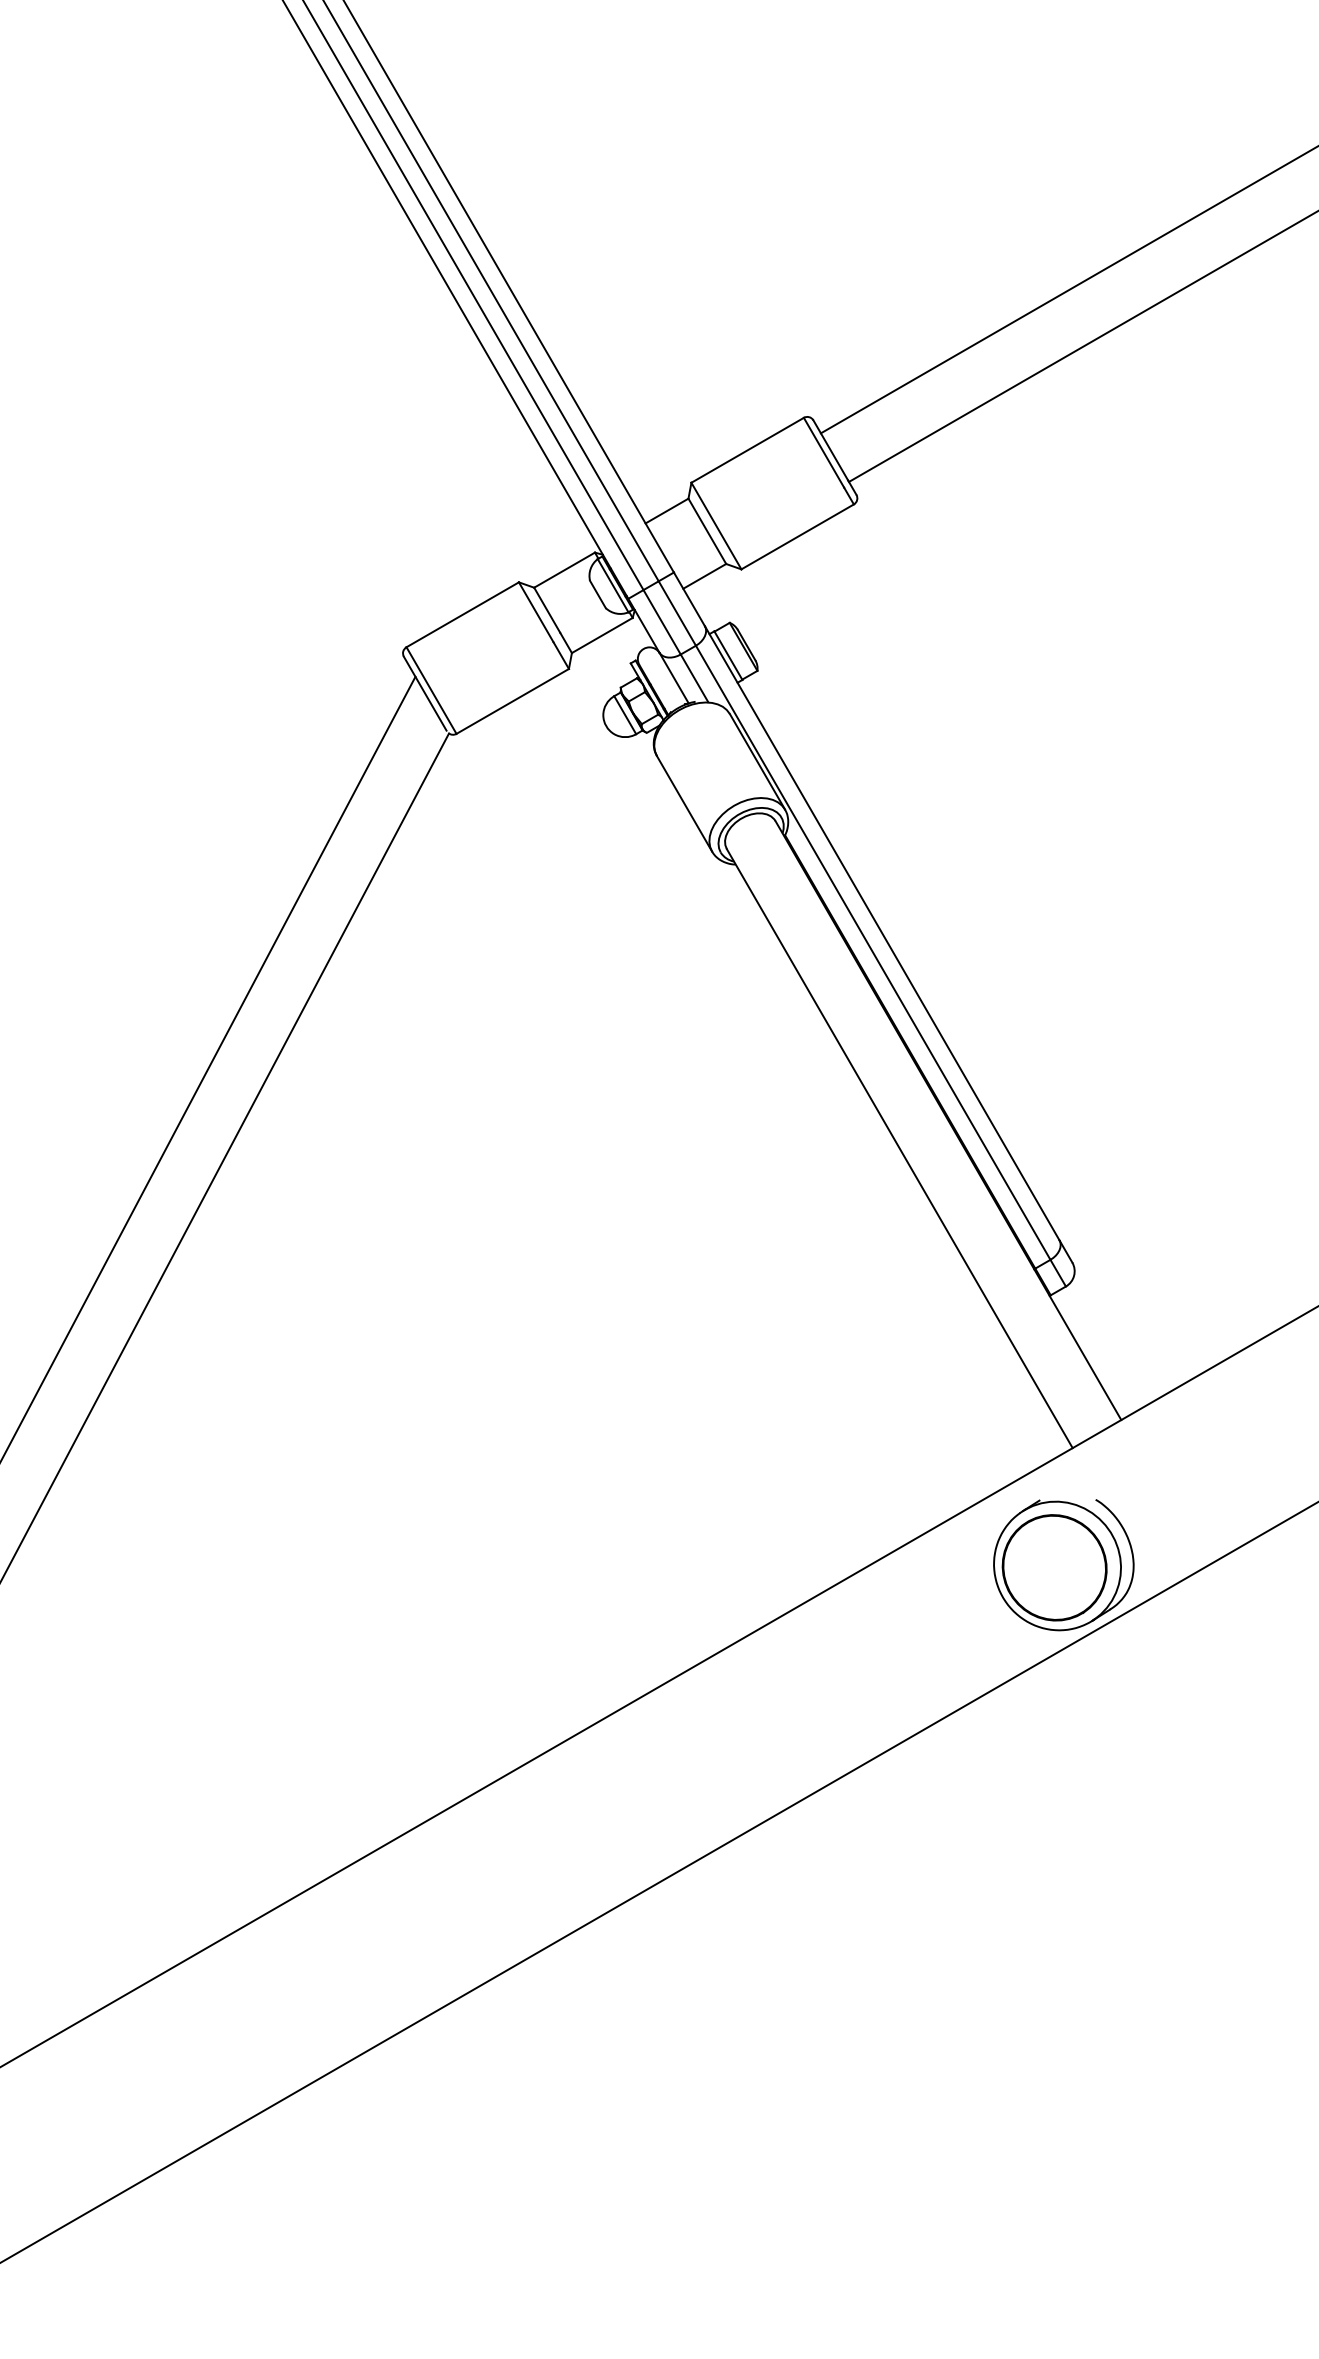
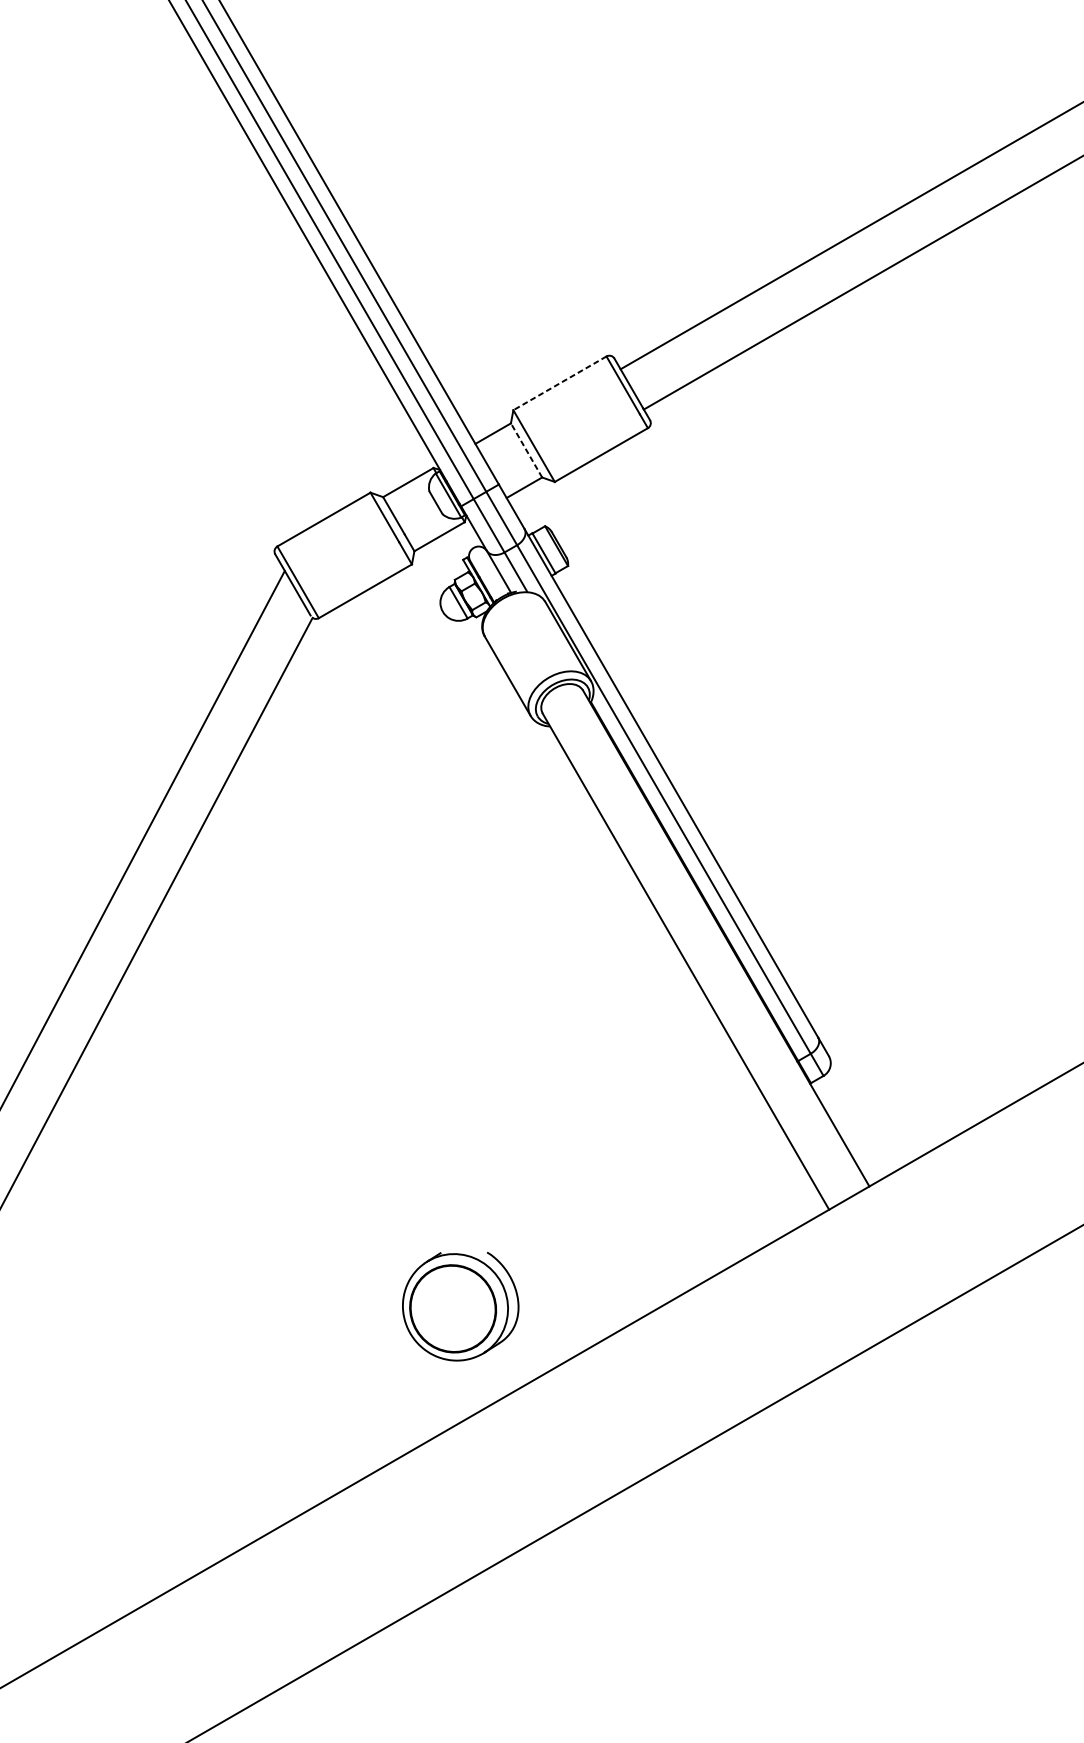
line: (747, 450) -> (559, 383), solid -> dashed
line: (707, 531) -> (526, 450), solid -> dashed
part: (1063, 1565) -> (460, 1306), moved

